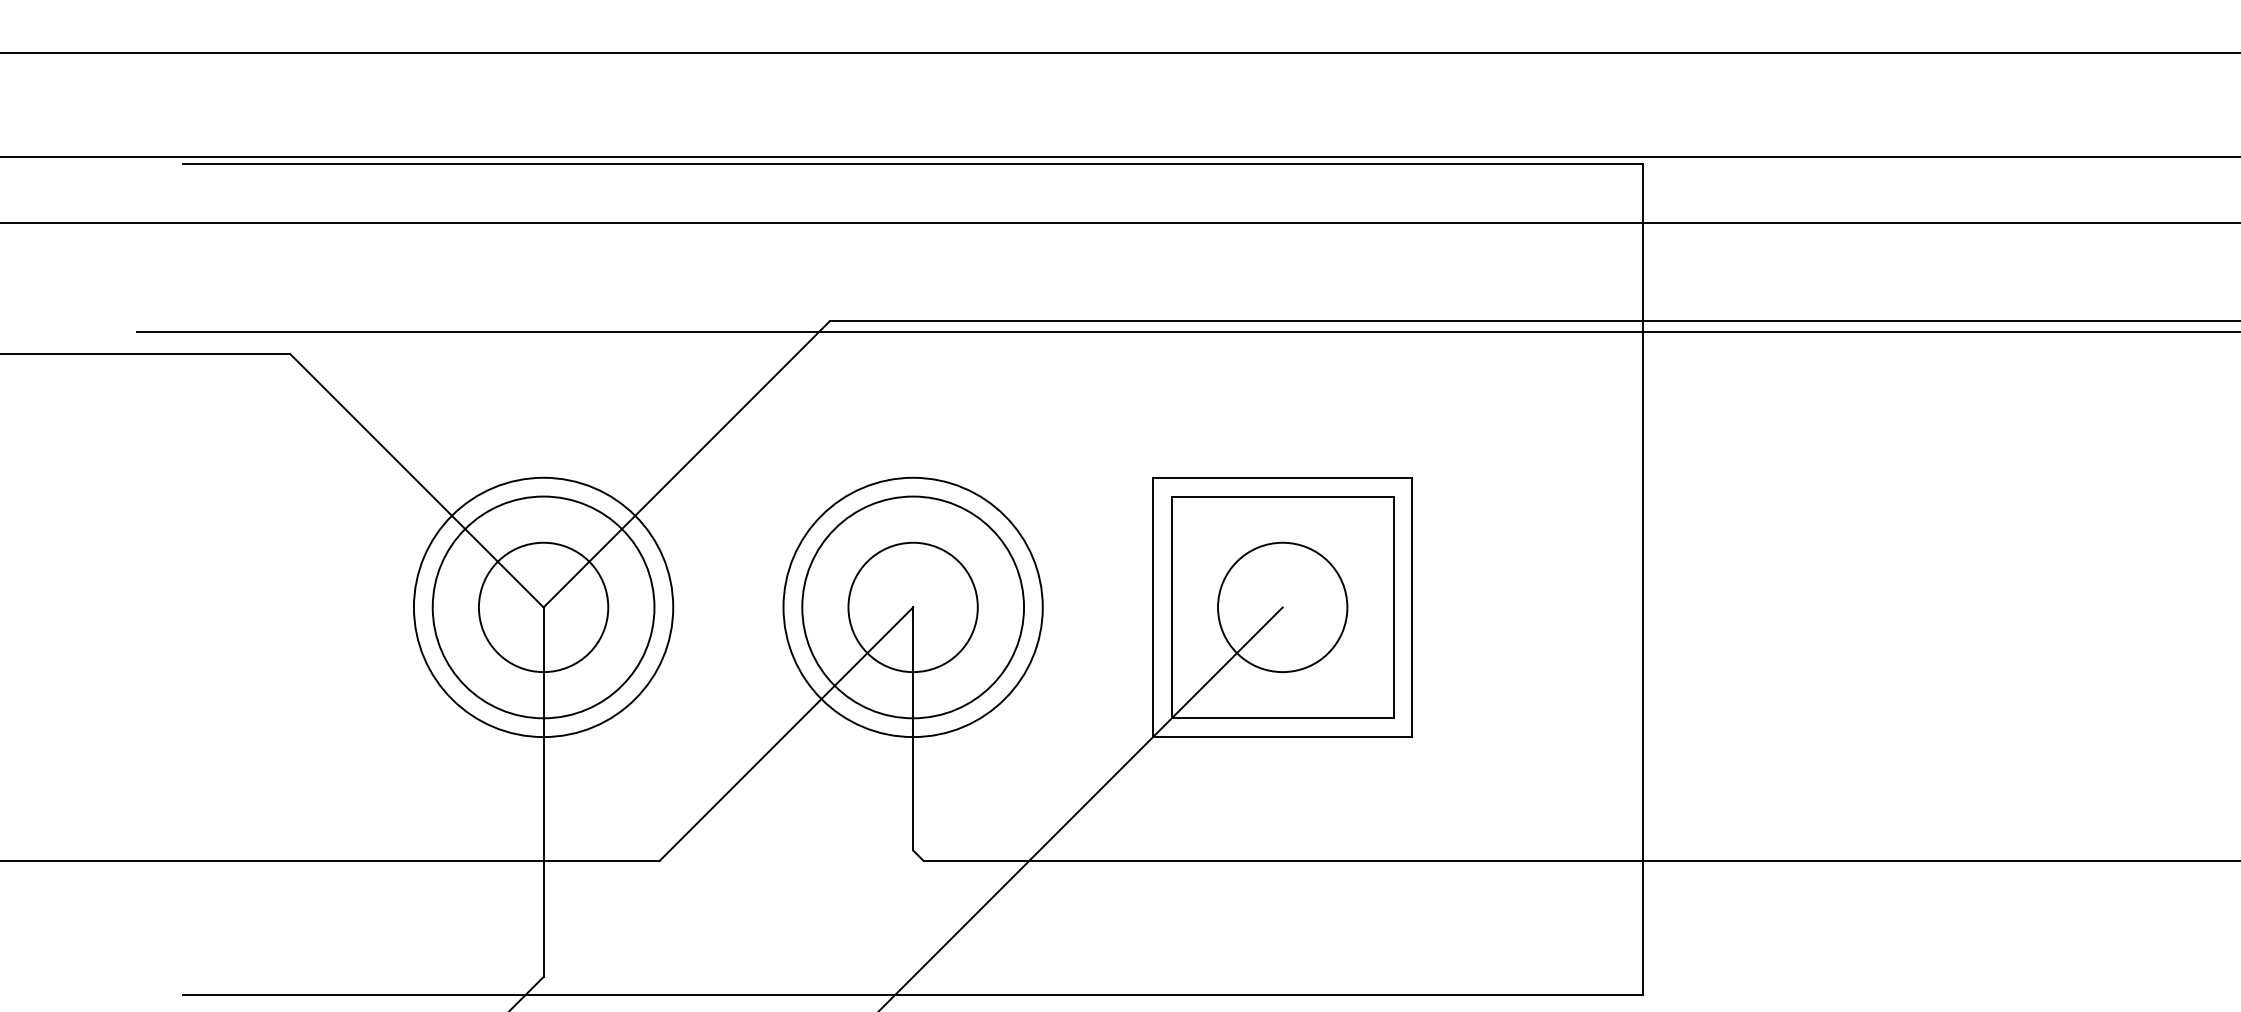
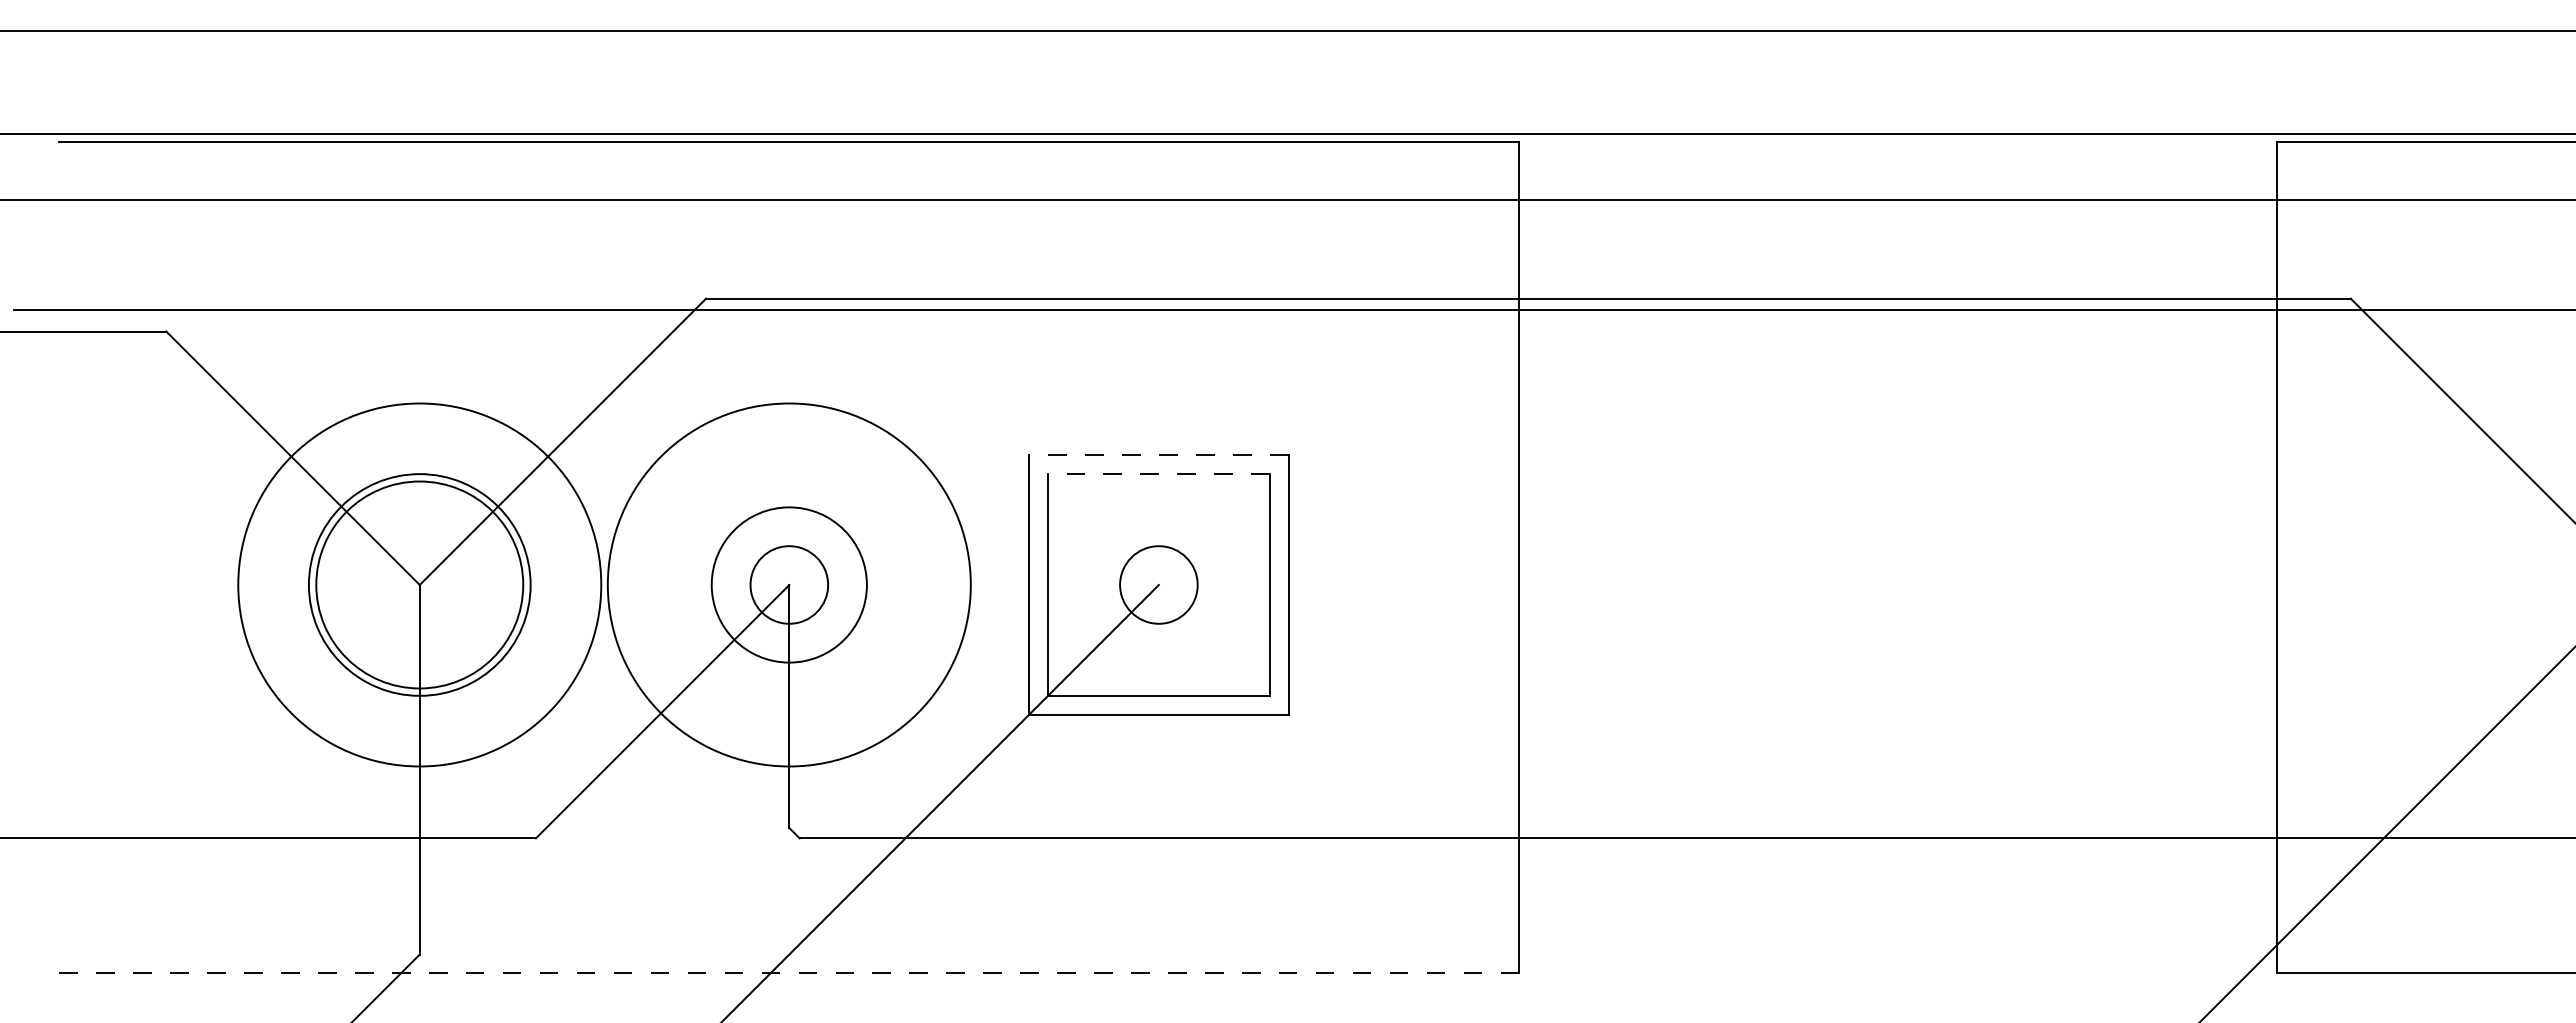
line: (1282, 477) -> (1158, 455), solid -> dashed
line: (1282, 496) -> (1158, 474), solid -> dashed
circle: (543, 606) -> (419, 584), size x1.4
circle: (543, 606) -> (419, 584), size x1.6
circle: (912, 606) -> (788, 584), size x1.4
circle: (913, 606) -> (789, 584), size x0.6
circle: (913, 606) -> (789, 584), size x0.7
circle: (1282, 606) -> (1158, 584), size x0.6
line: (913, 995) -> (789, 973), solid -> dashed

